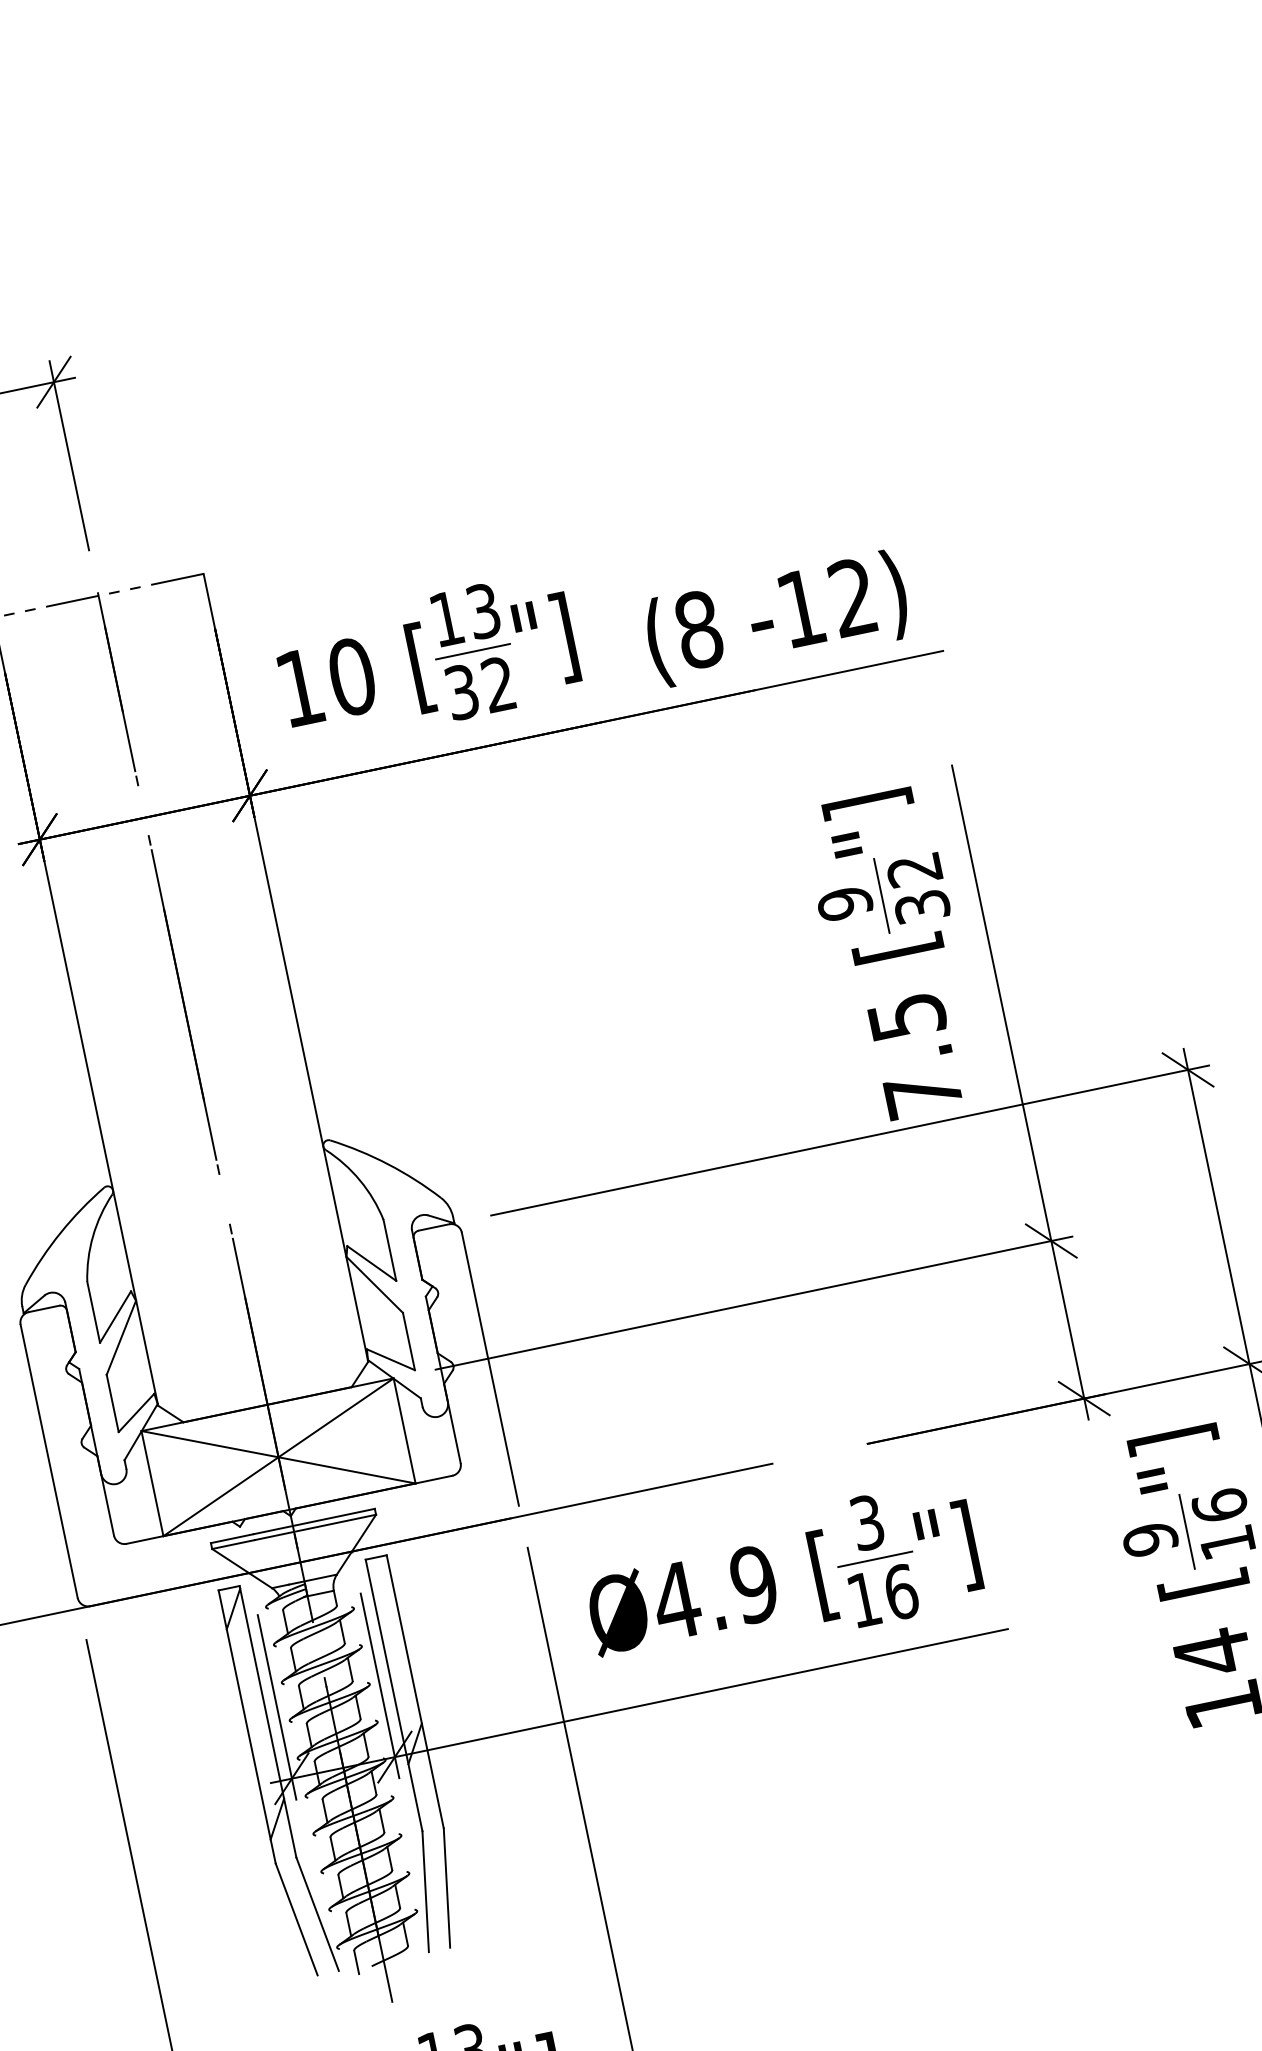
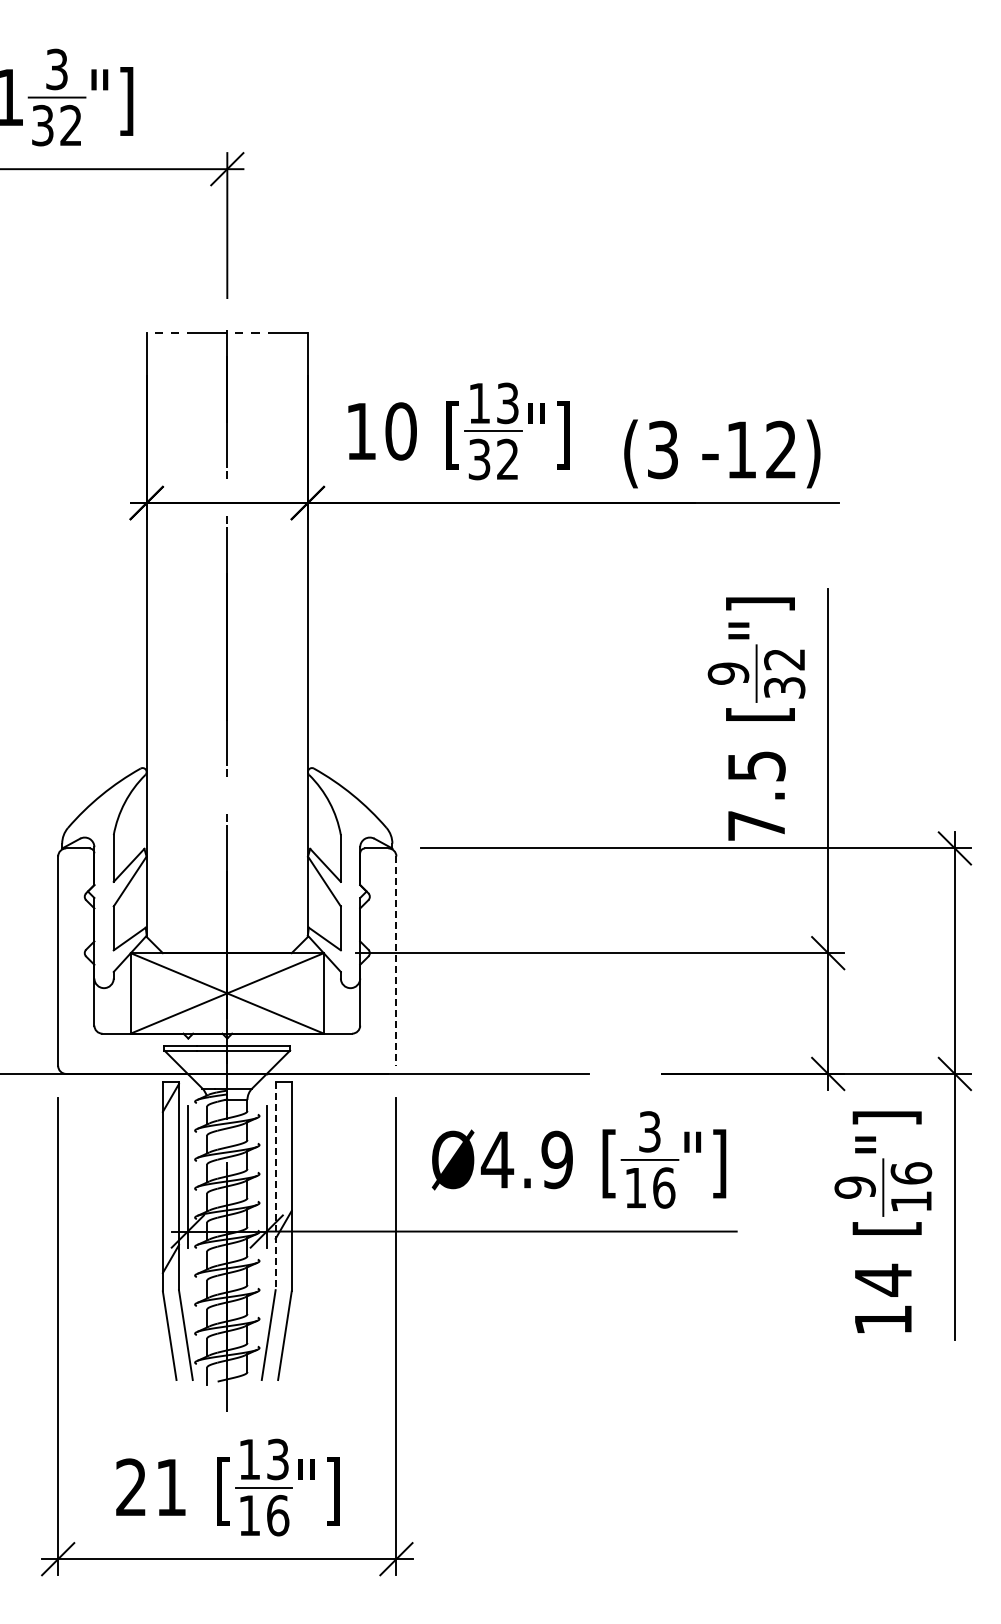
text: (697, 629) -> (662, 449), (8 -> (3
line: (490, 1369) -> (396, 961), solid -> dashed
line: (394, 1696) -> (275, 1186), solid -> dashed

